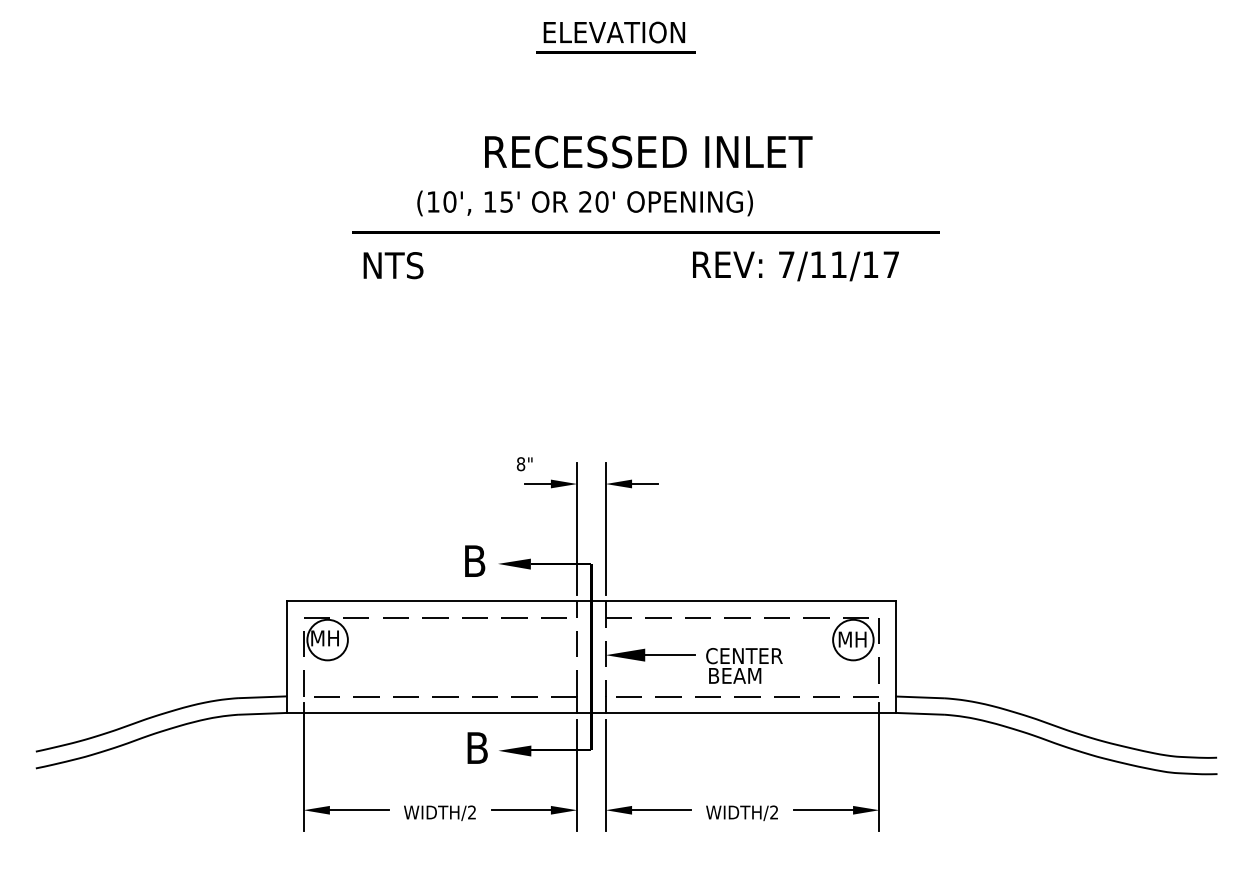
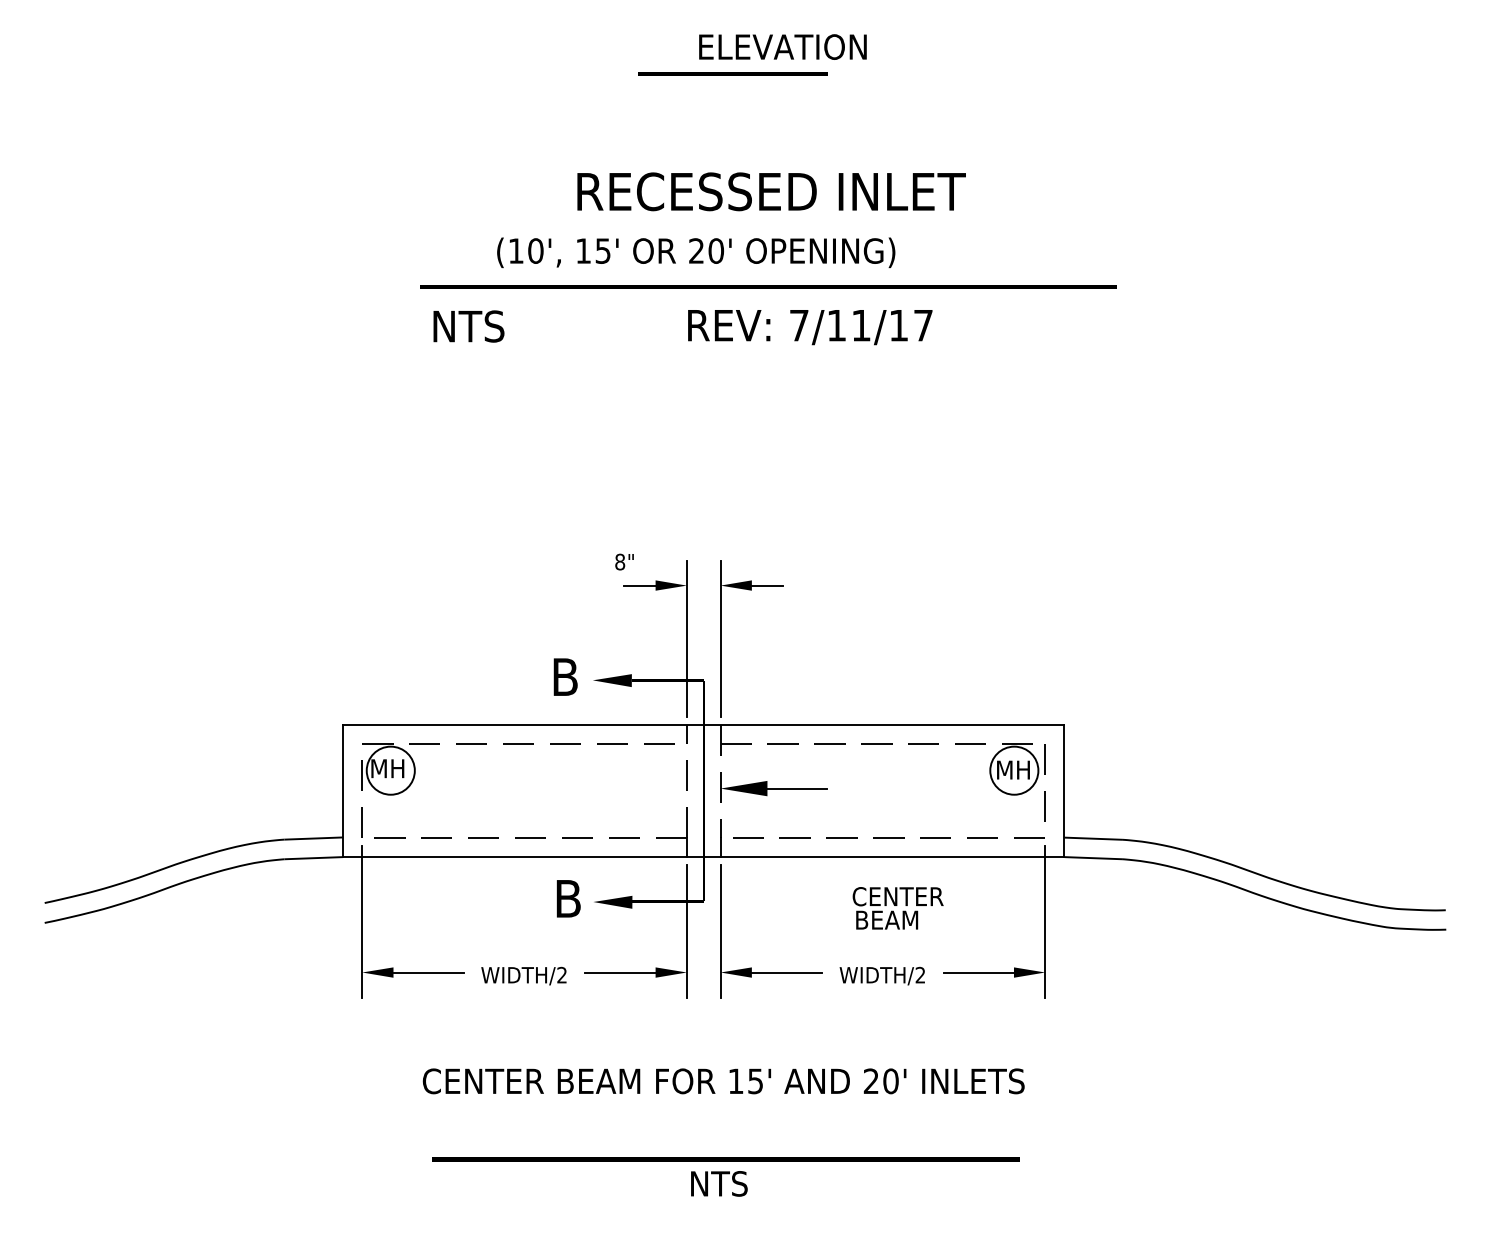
text: (614, 32) -> (782, 46), moved
text: (796, 266) -> (810, 327), moved
text: (743, 666) -> (897, 908), moved

